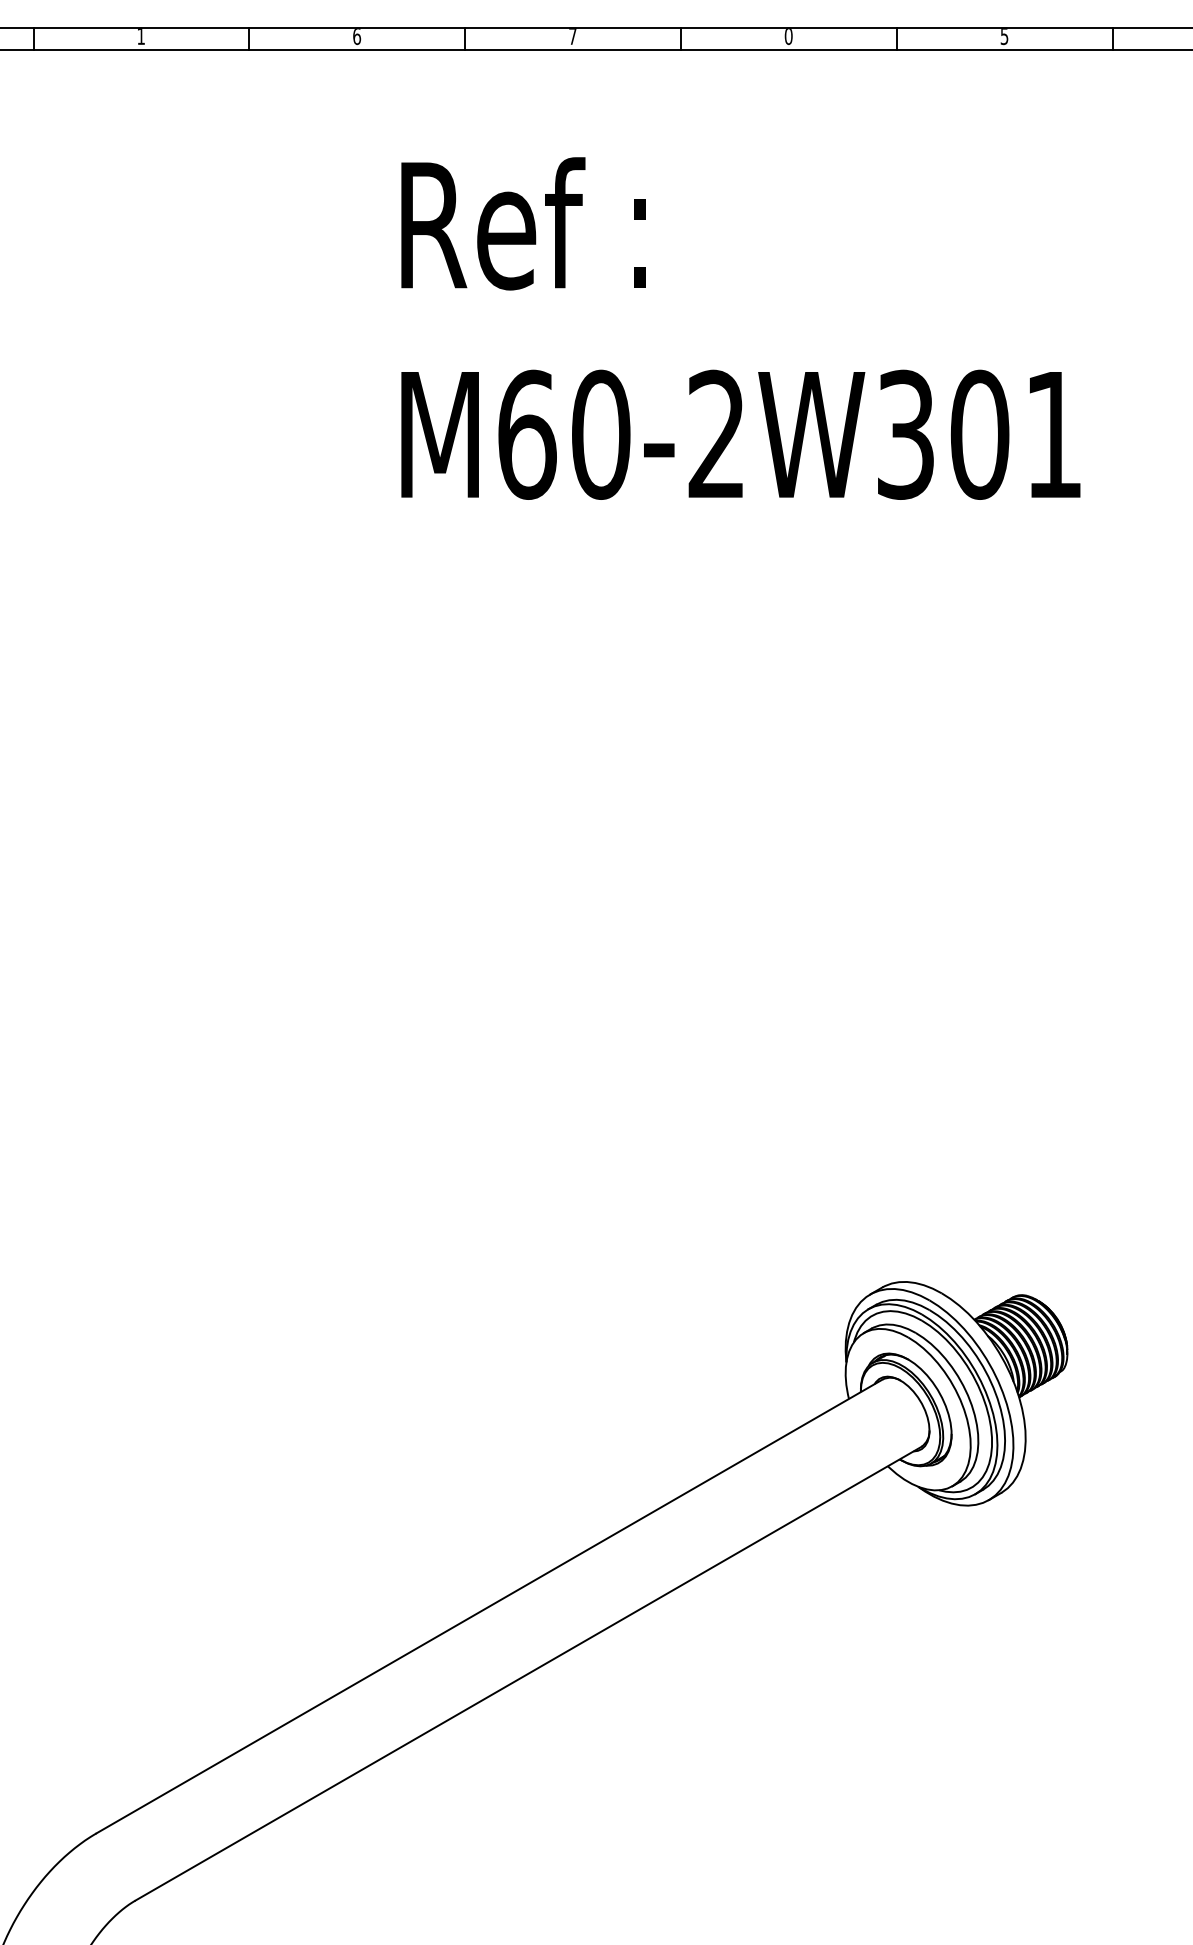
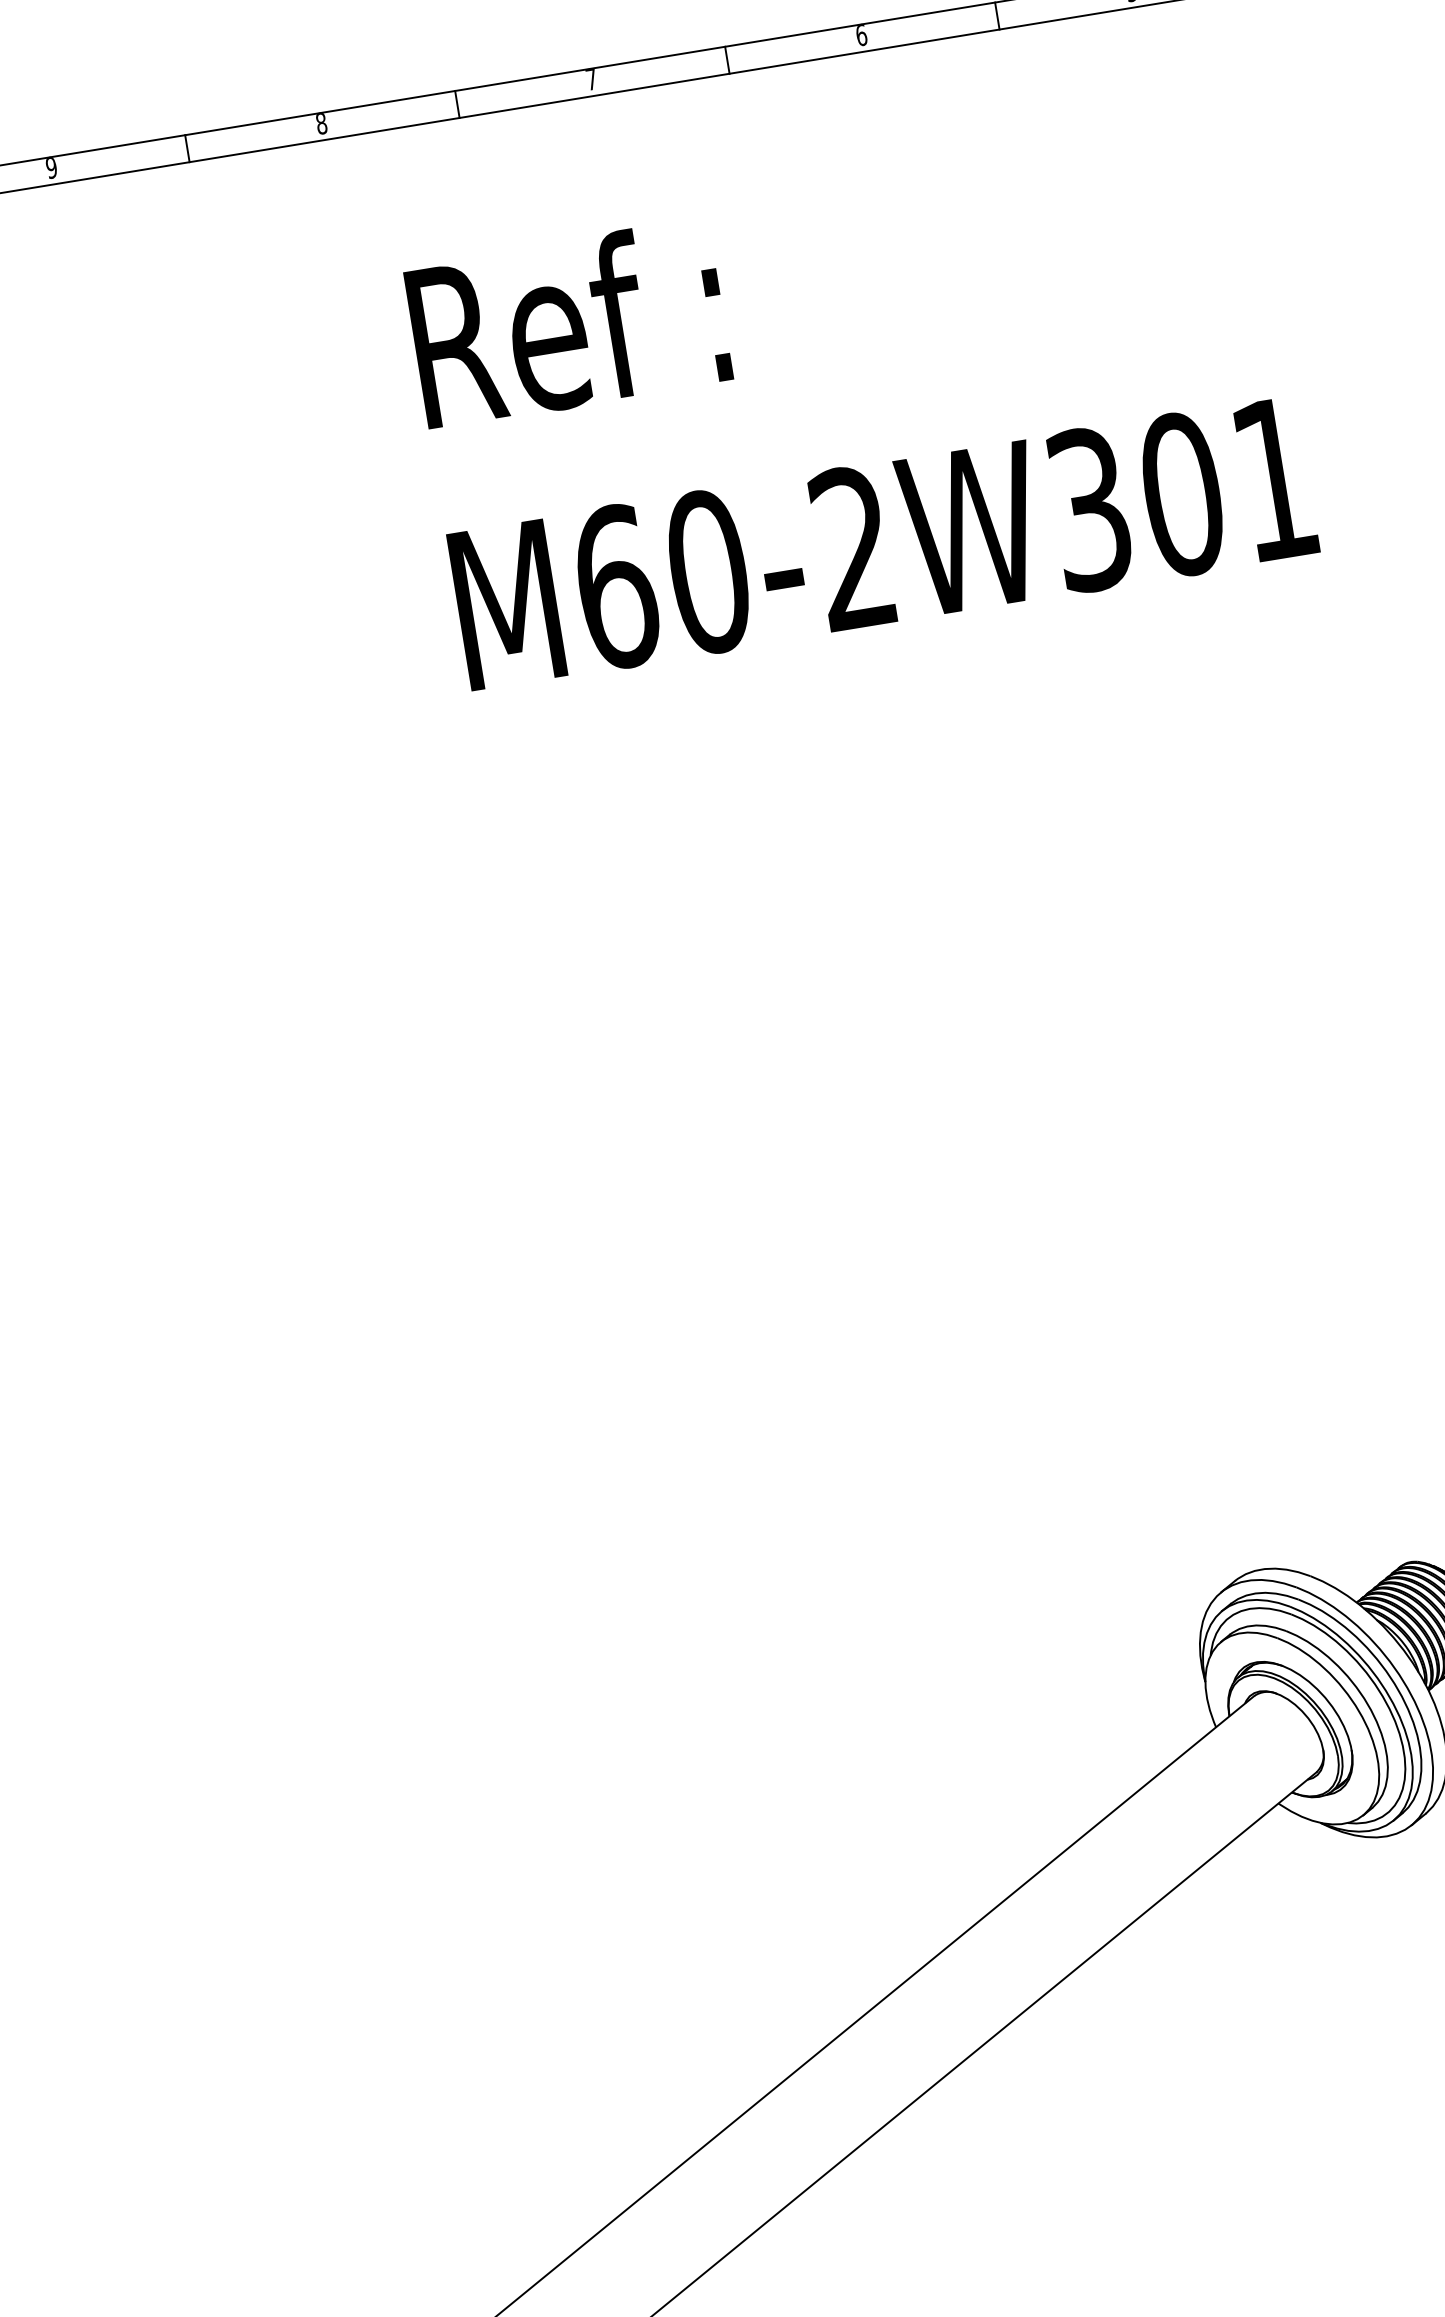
text: (357, 36) -> (322, 123), 6 -> 8
text: (788, 36) -> (861, 35), 0 -> 6
text: (141, 37) -> (52, 169), 1 -> 9

